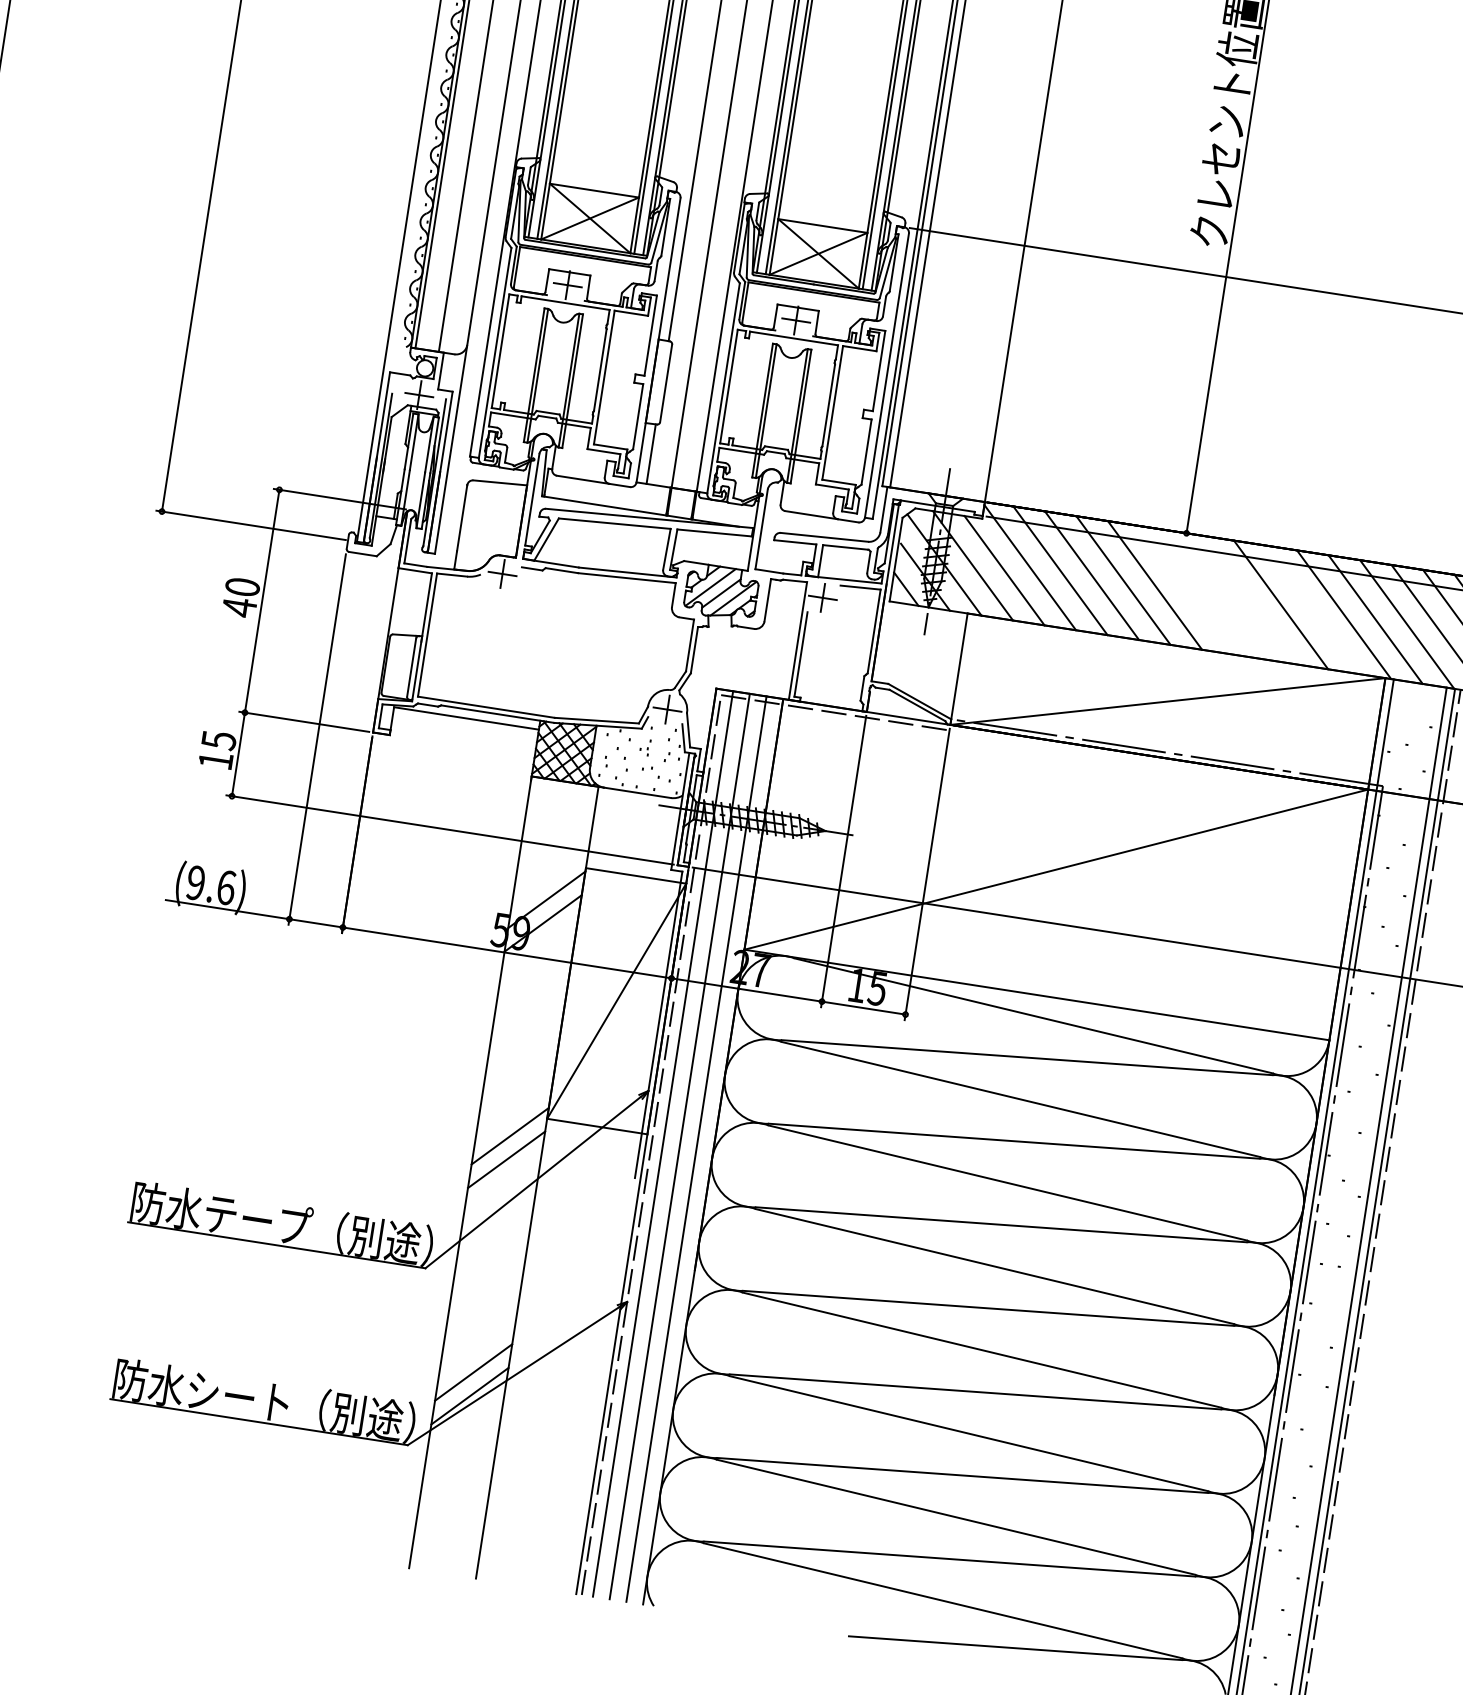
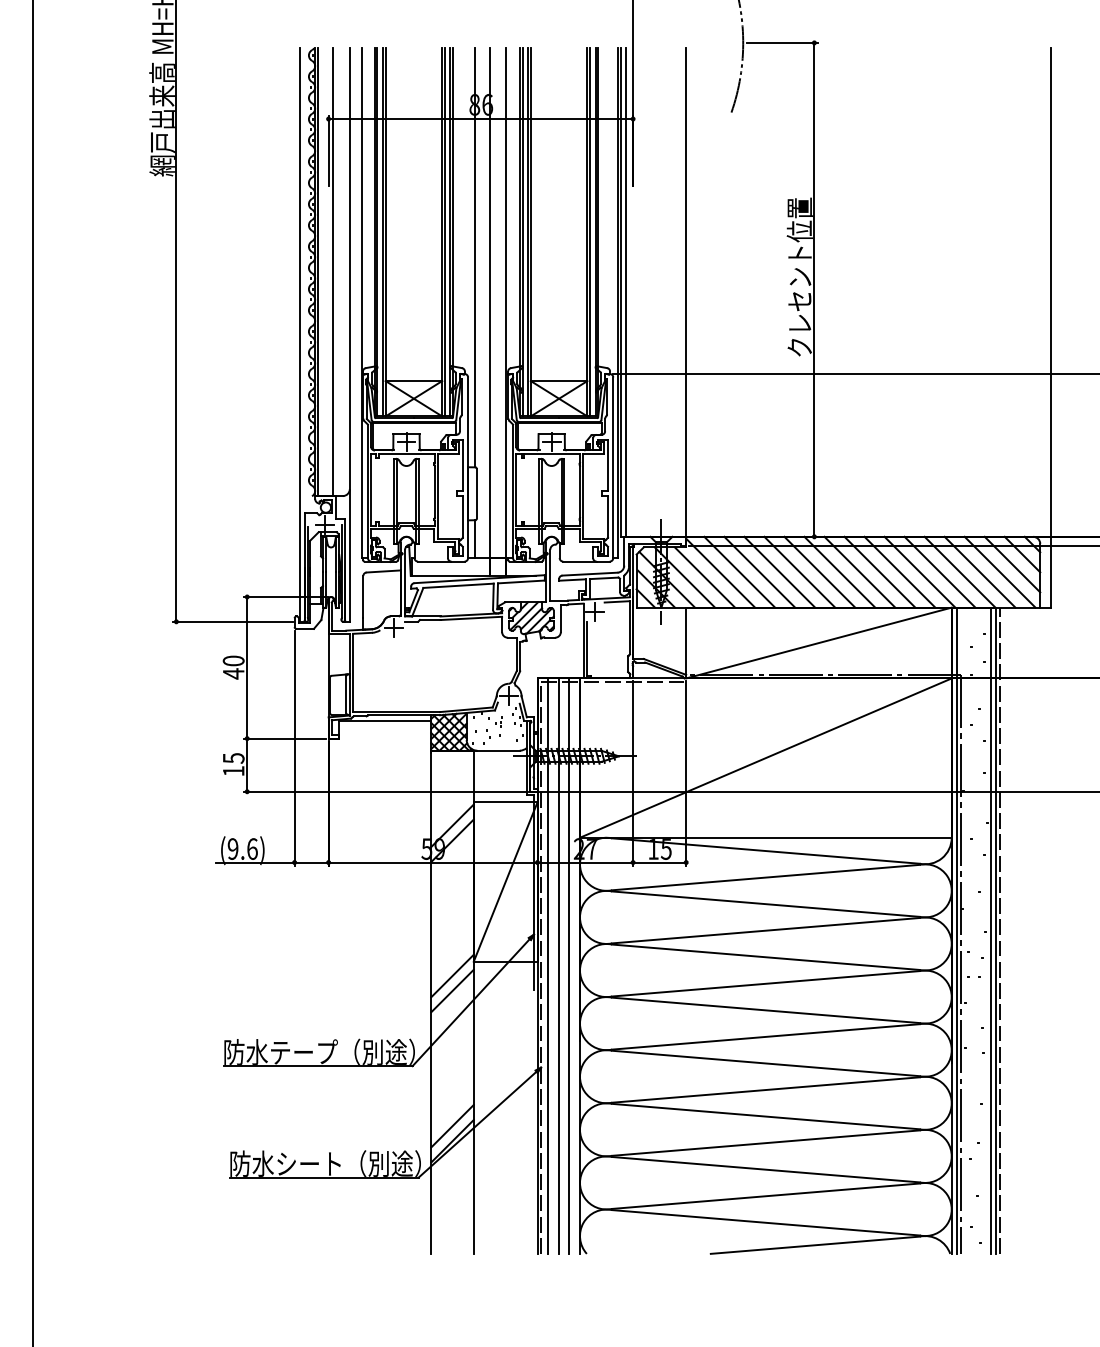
line: (1186, 589) -> (819, 571), added
line: (1217, 593) -> (839, 571), added
line: (1249, 598) -> (859, 571), added
line: (1312, 608) -> (899, 571), added

